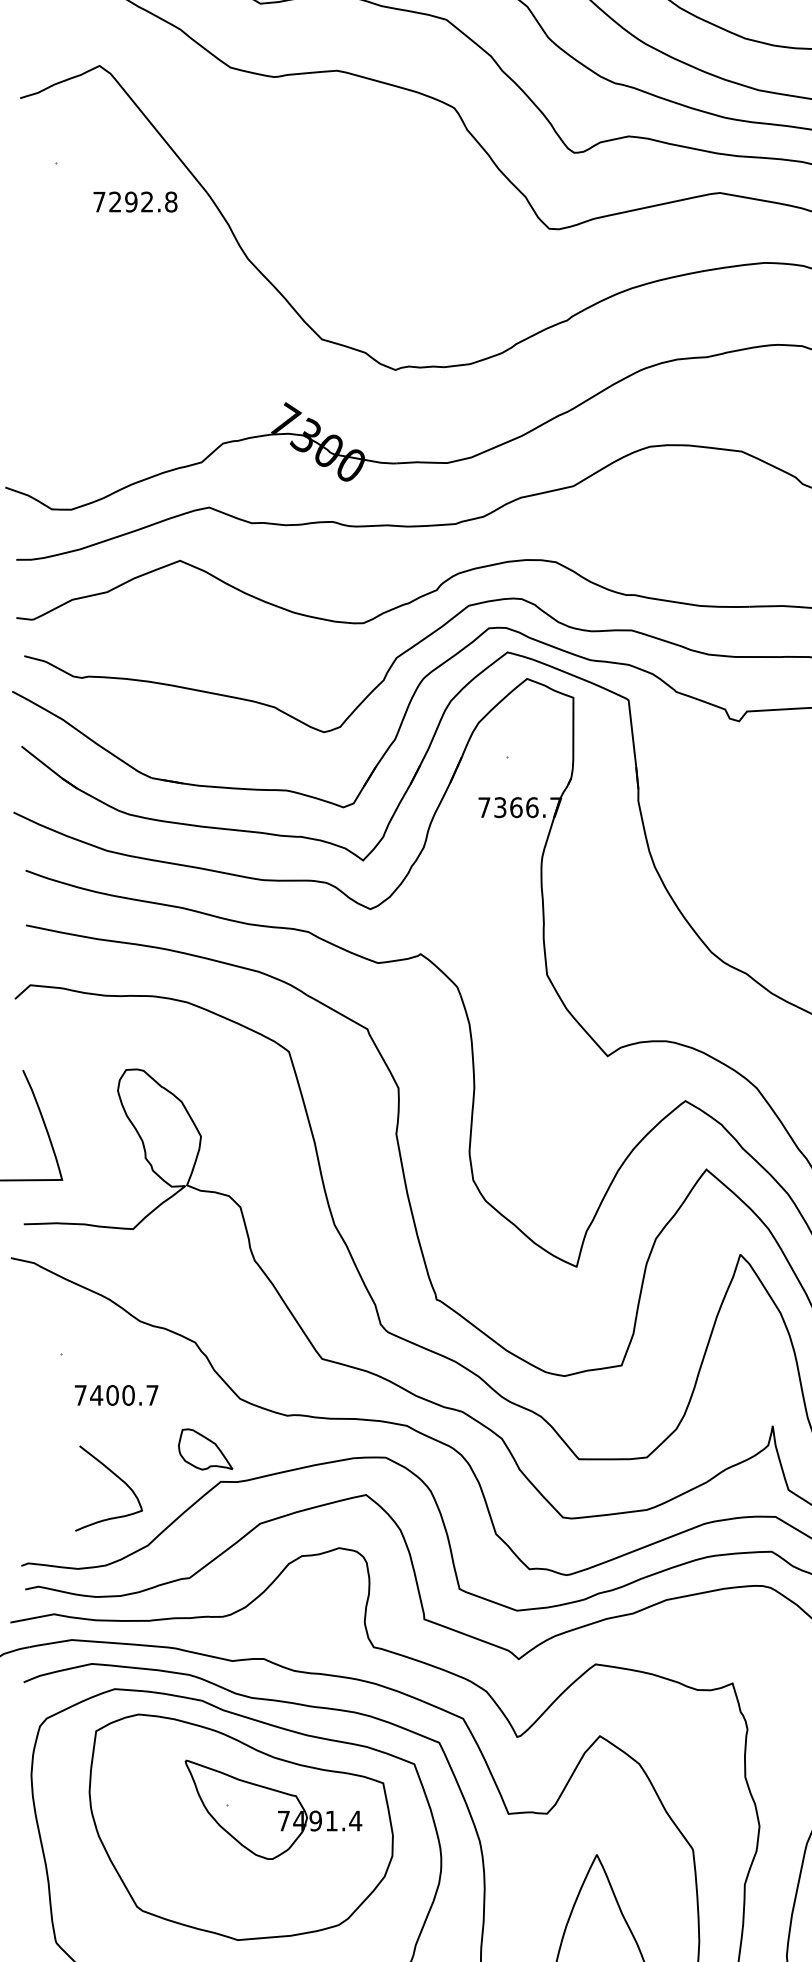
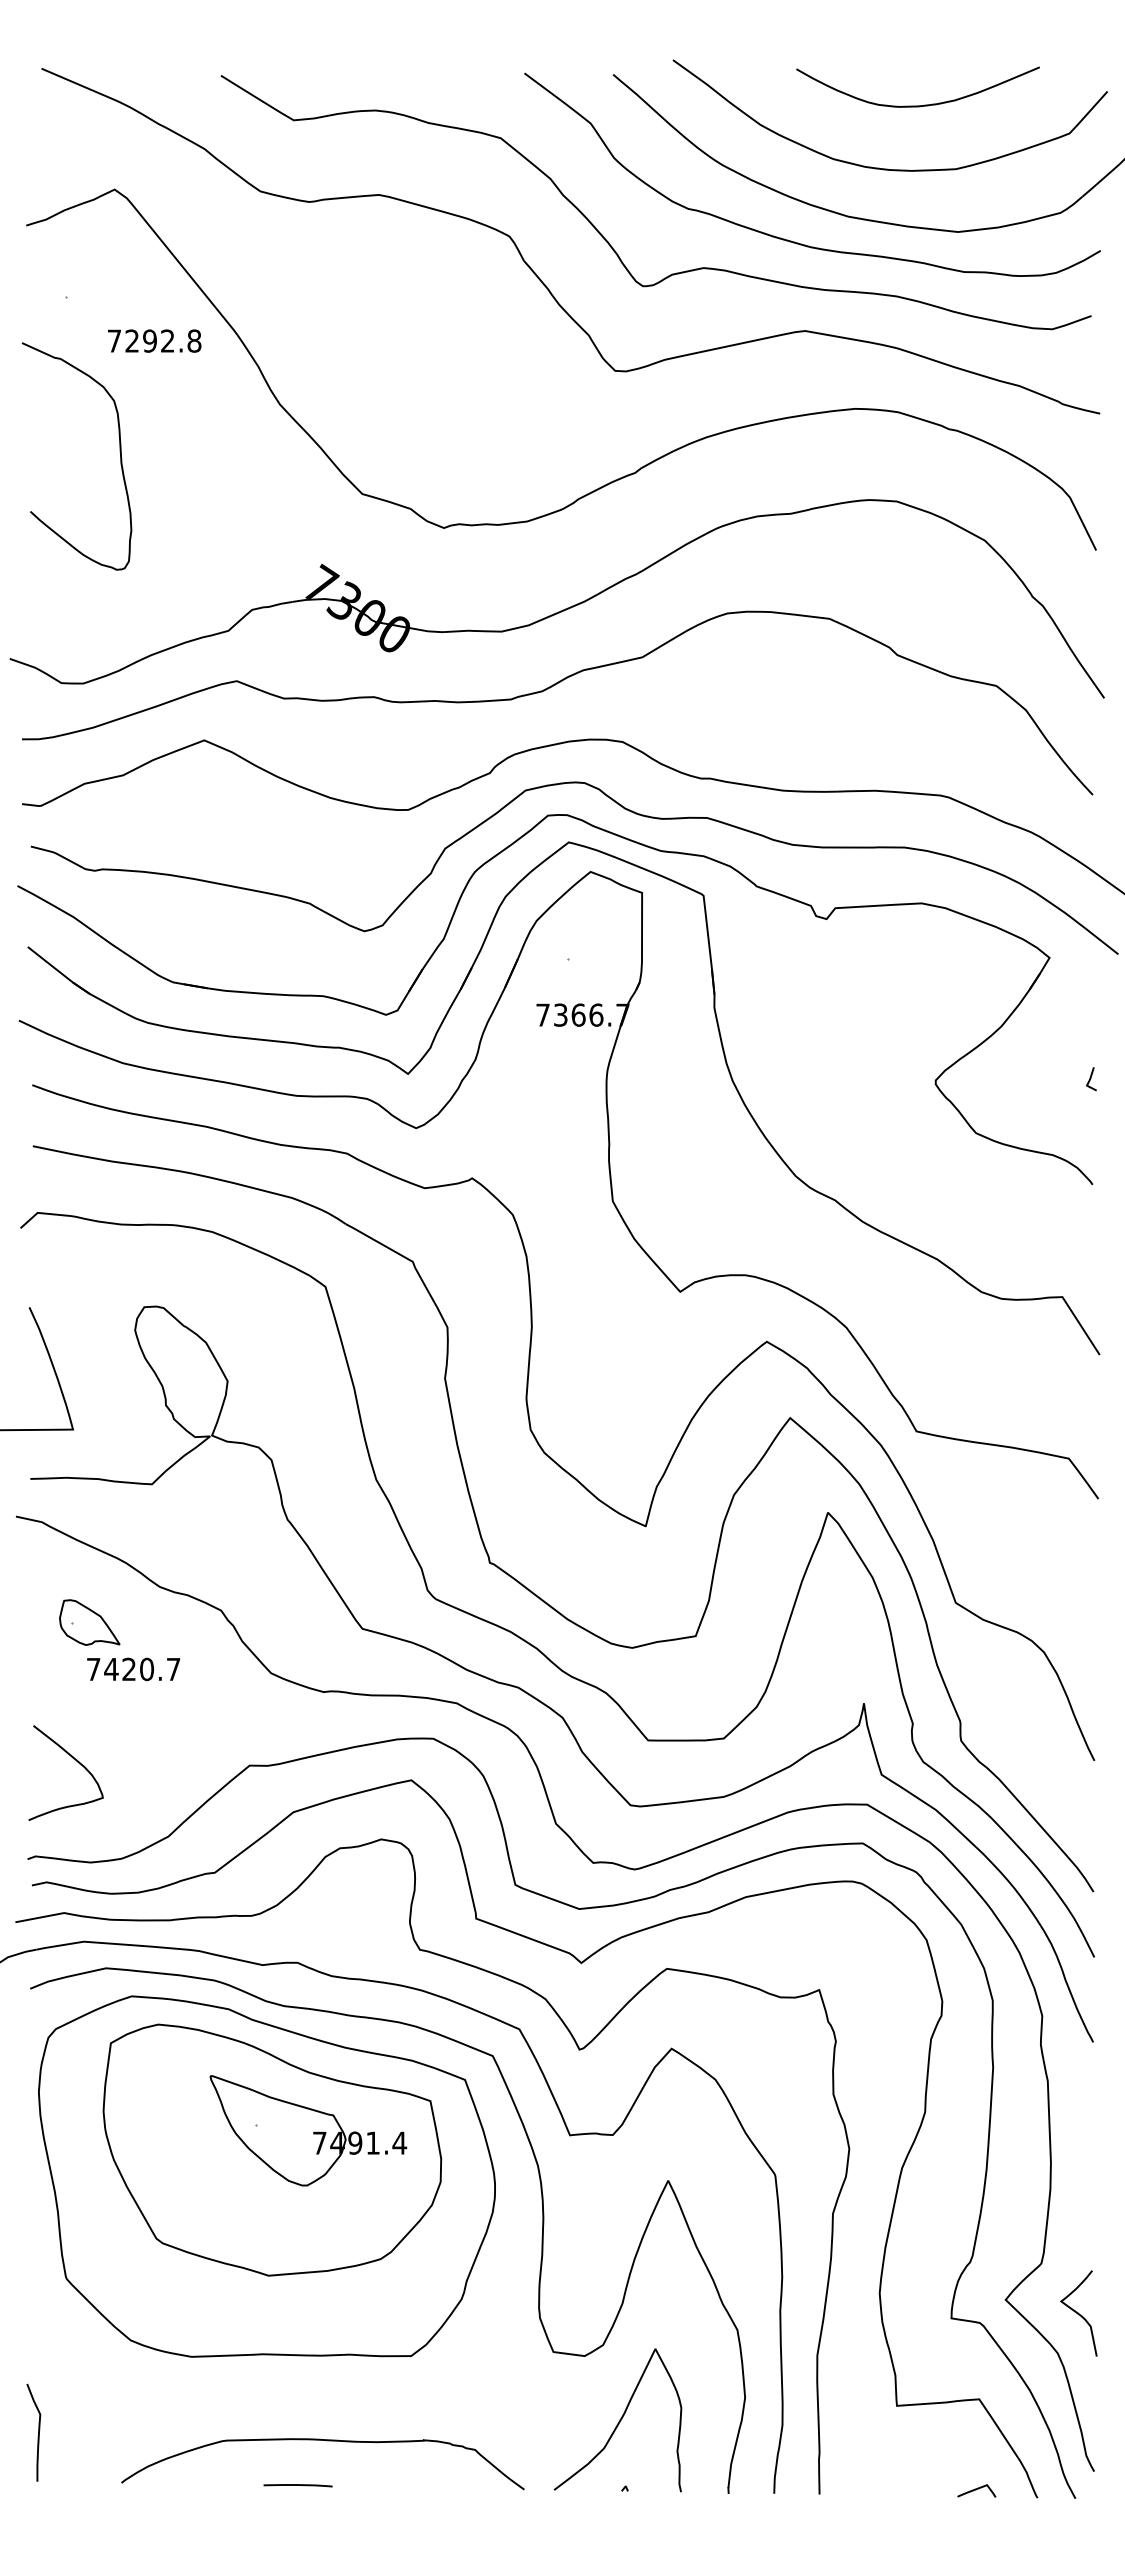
curve: (103, 302) -> (119, 452), added
text: (112, 1395) -> (129, 1669), 7400.7 -> 7420.7
part: (205, 1449) -> (89, 1622), moved
curve: (115, 1476) -> (73, 1759), moved

